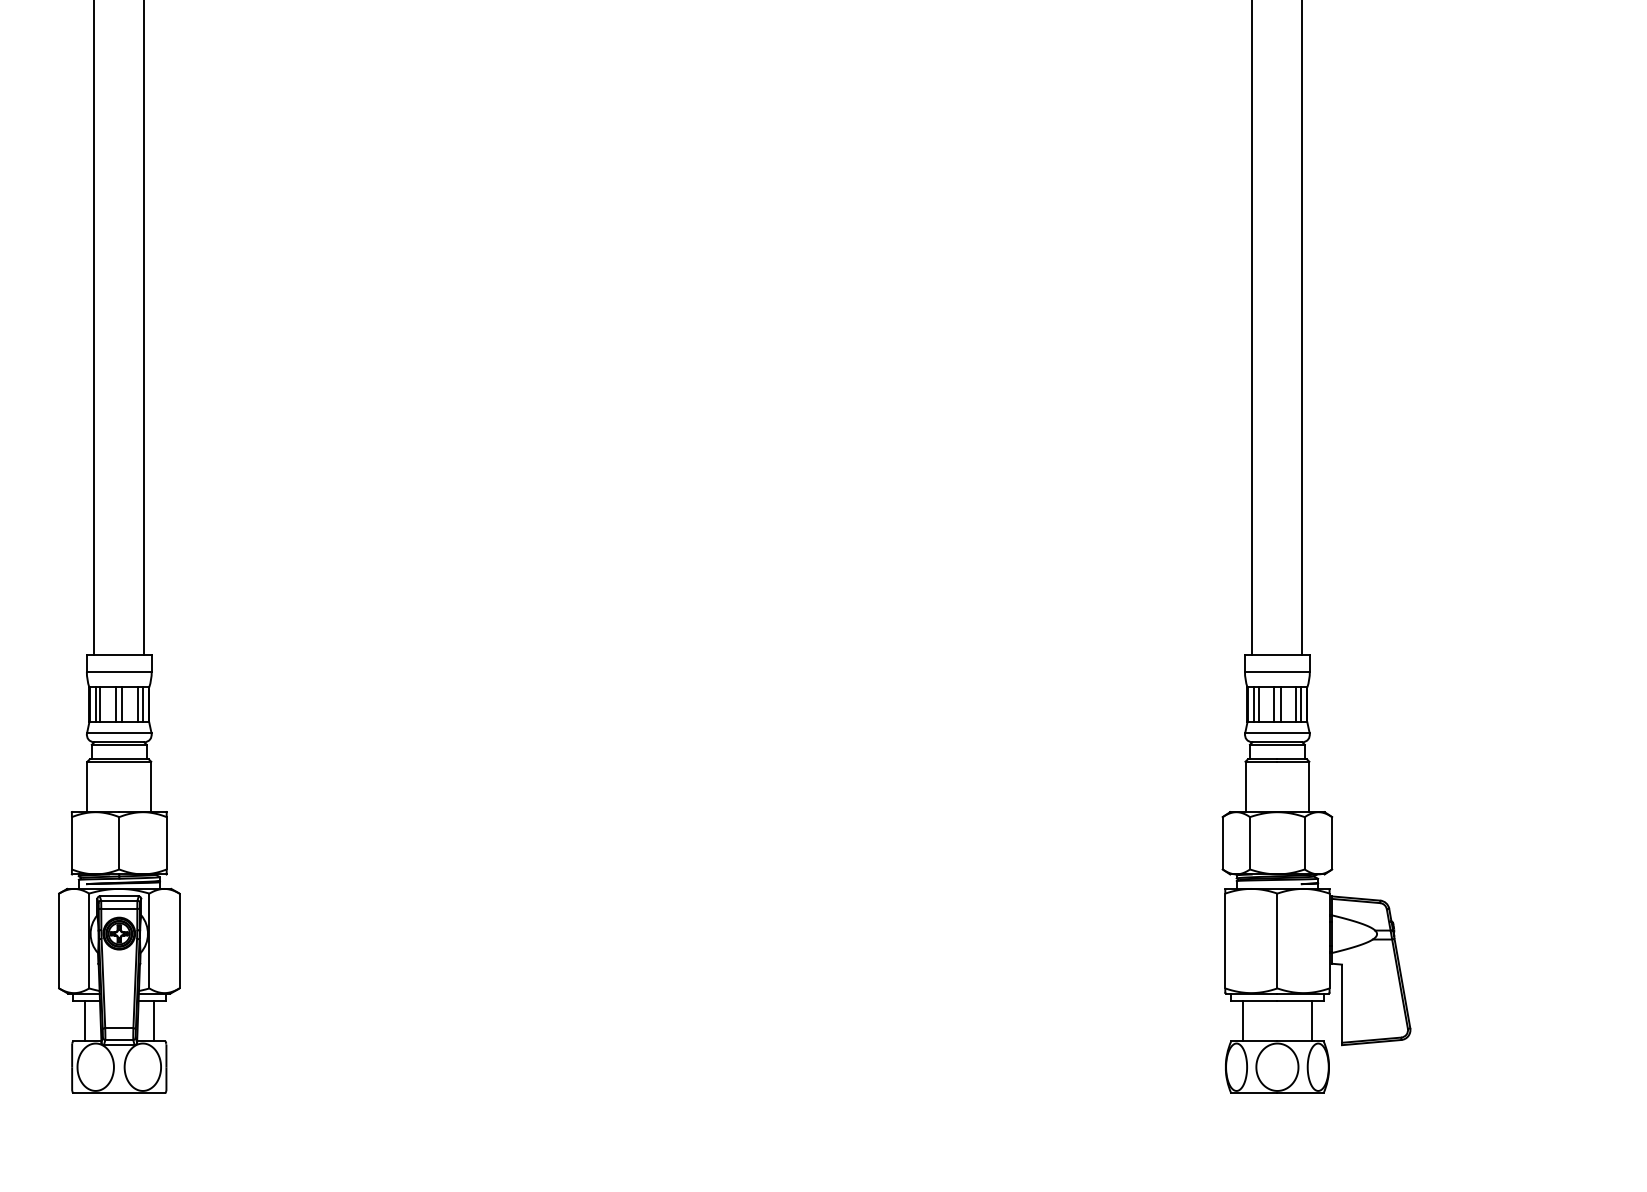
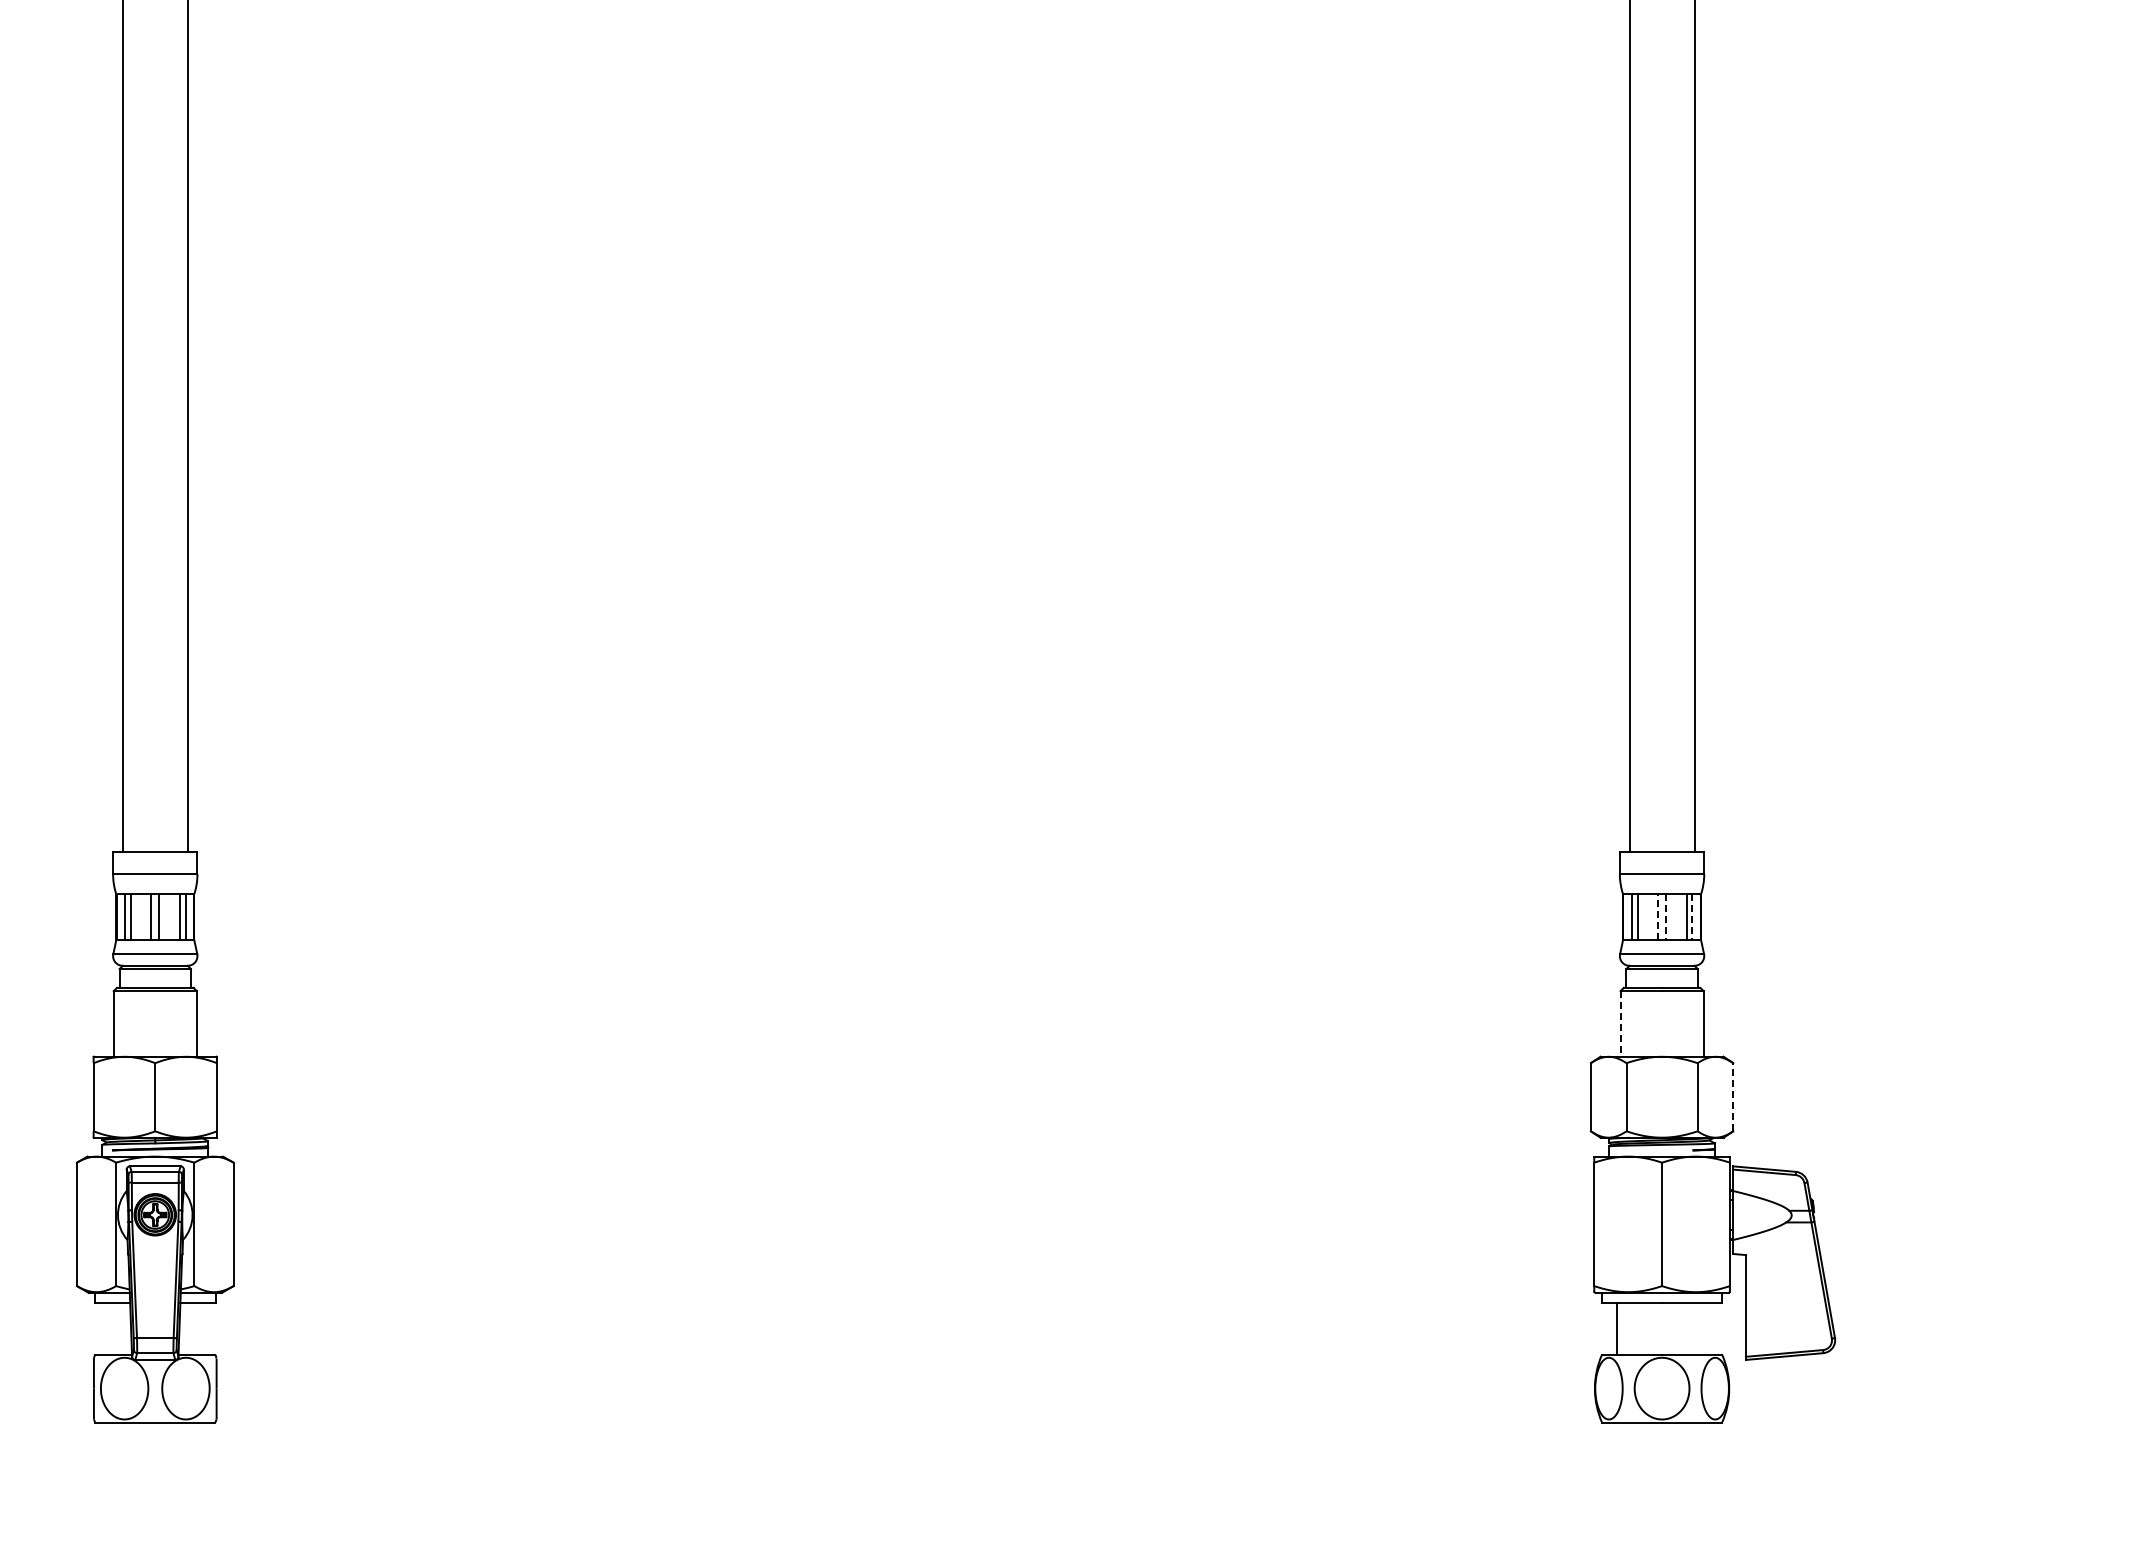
line: (1274, 705) -> (1658, 917), solid -> dashed
line: (1280, 705) -> (1666, 917), solid -> dashed
line: (1300, 705) -> (1692, 917), solid -> dashed
line: (1245, 786) -> (1620, 1023), solid -> dashed
line: (1332, 842) -> (1733, 1096), solid -> dashed
line: (84, 1021) -> (110, 1328), removed
line: (154, 1021) -> (200, 1328), removed
line: (1312, 1021) -> (1707, 1328), removed

